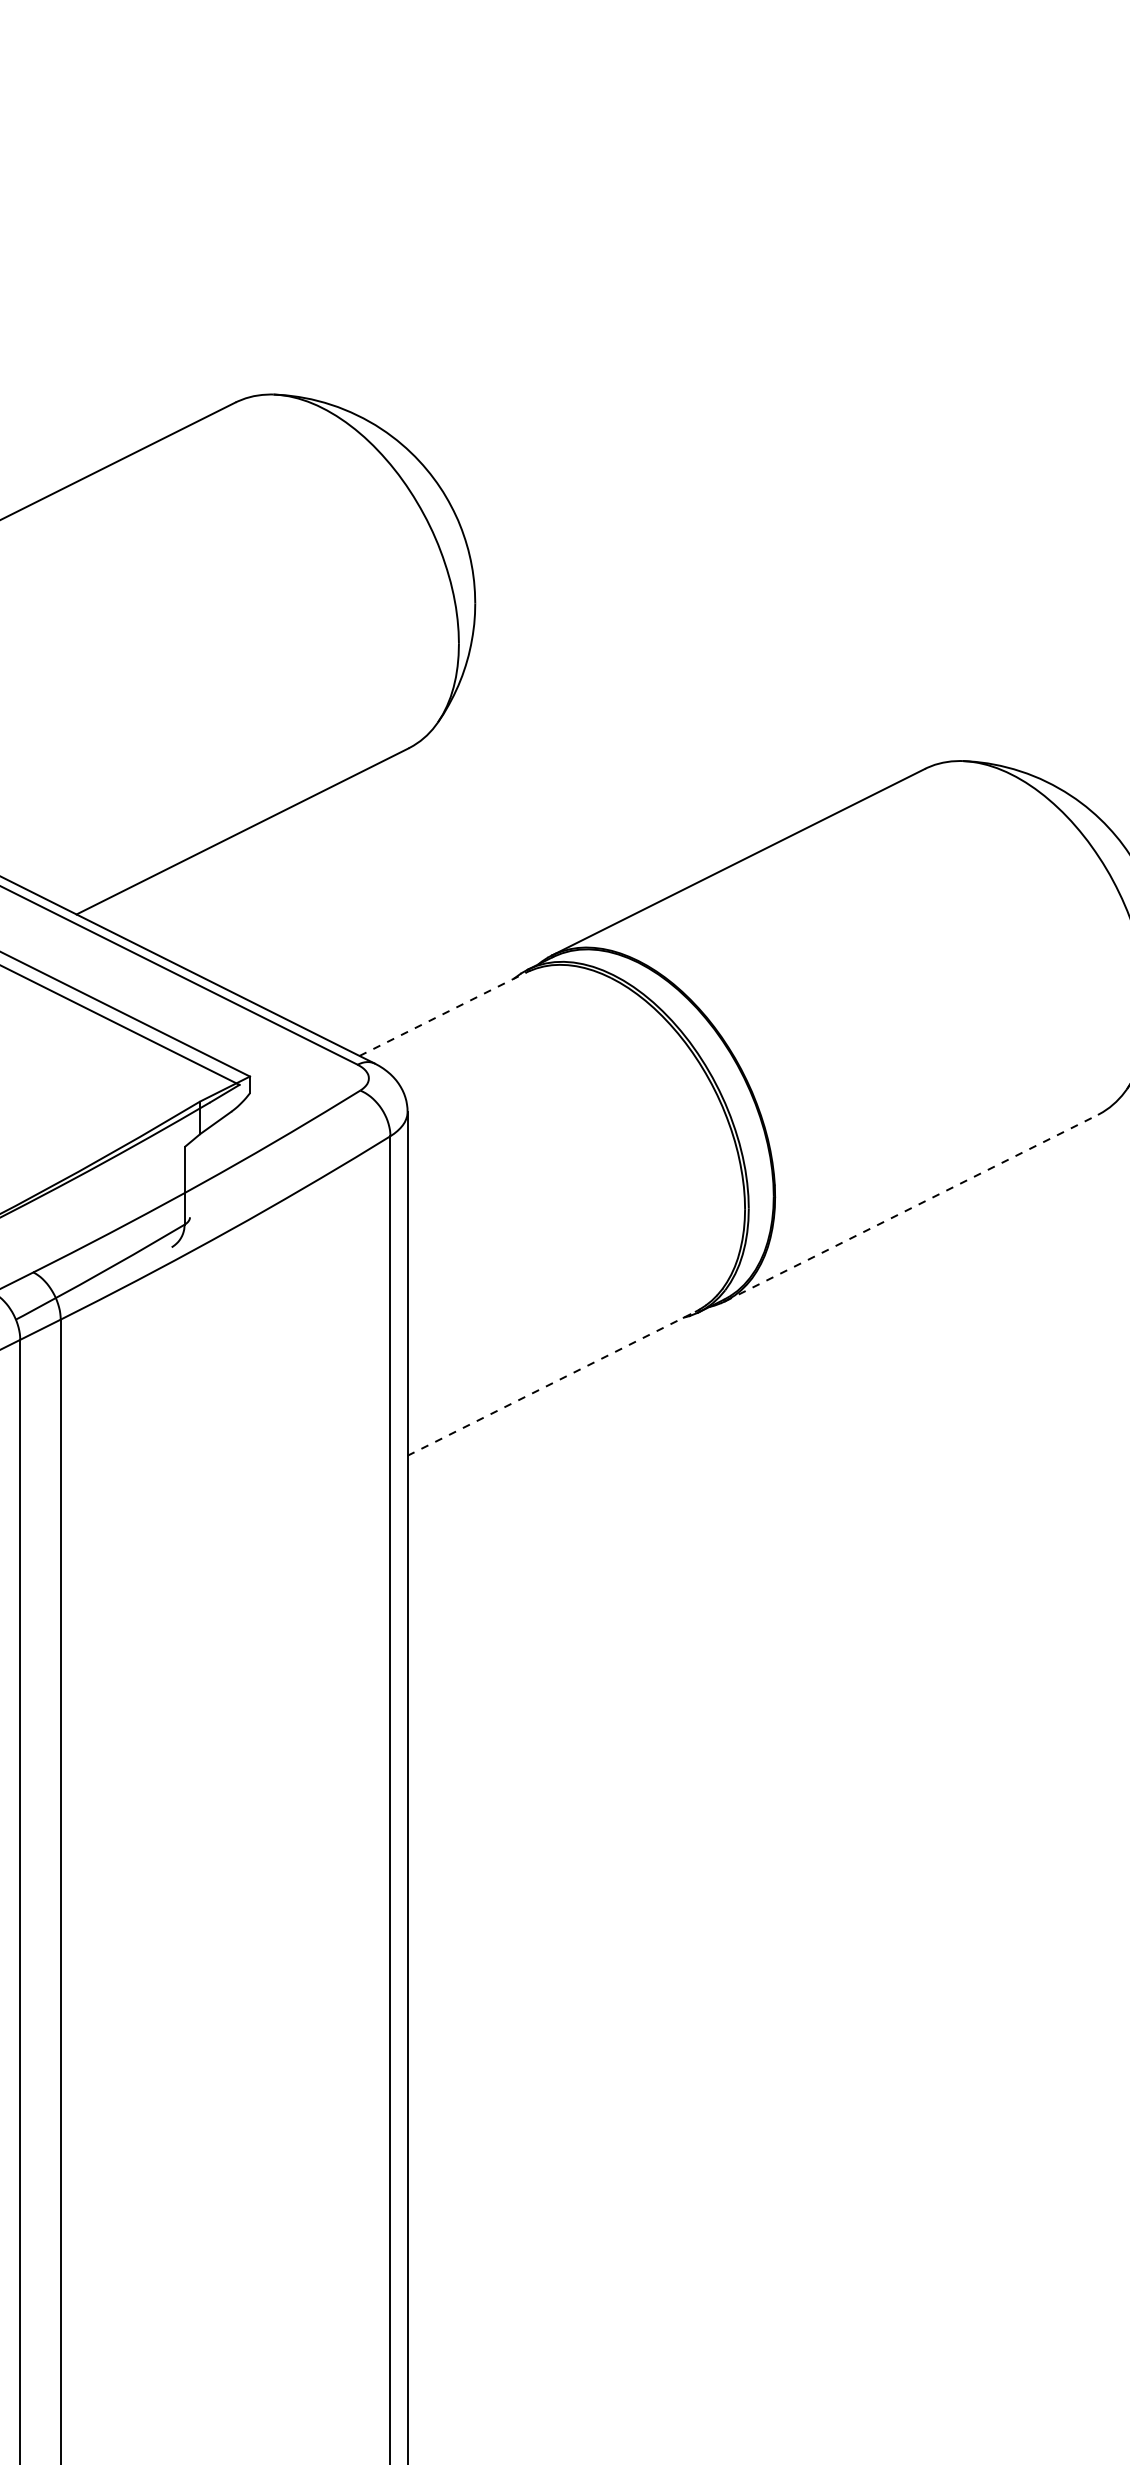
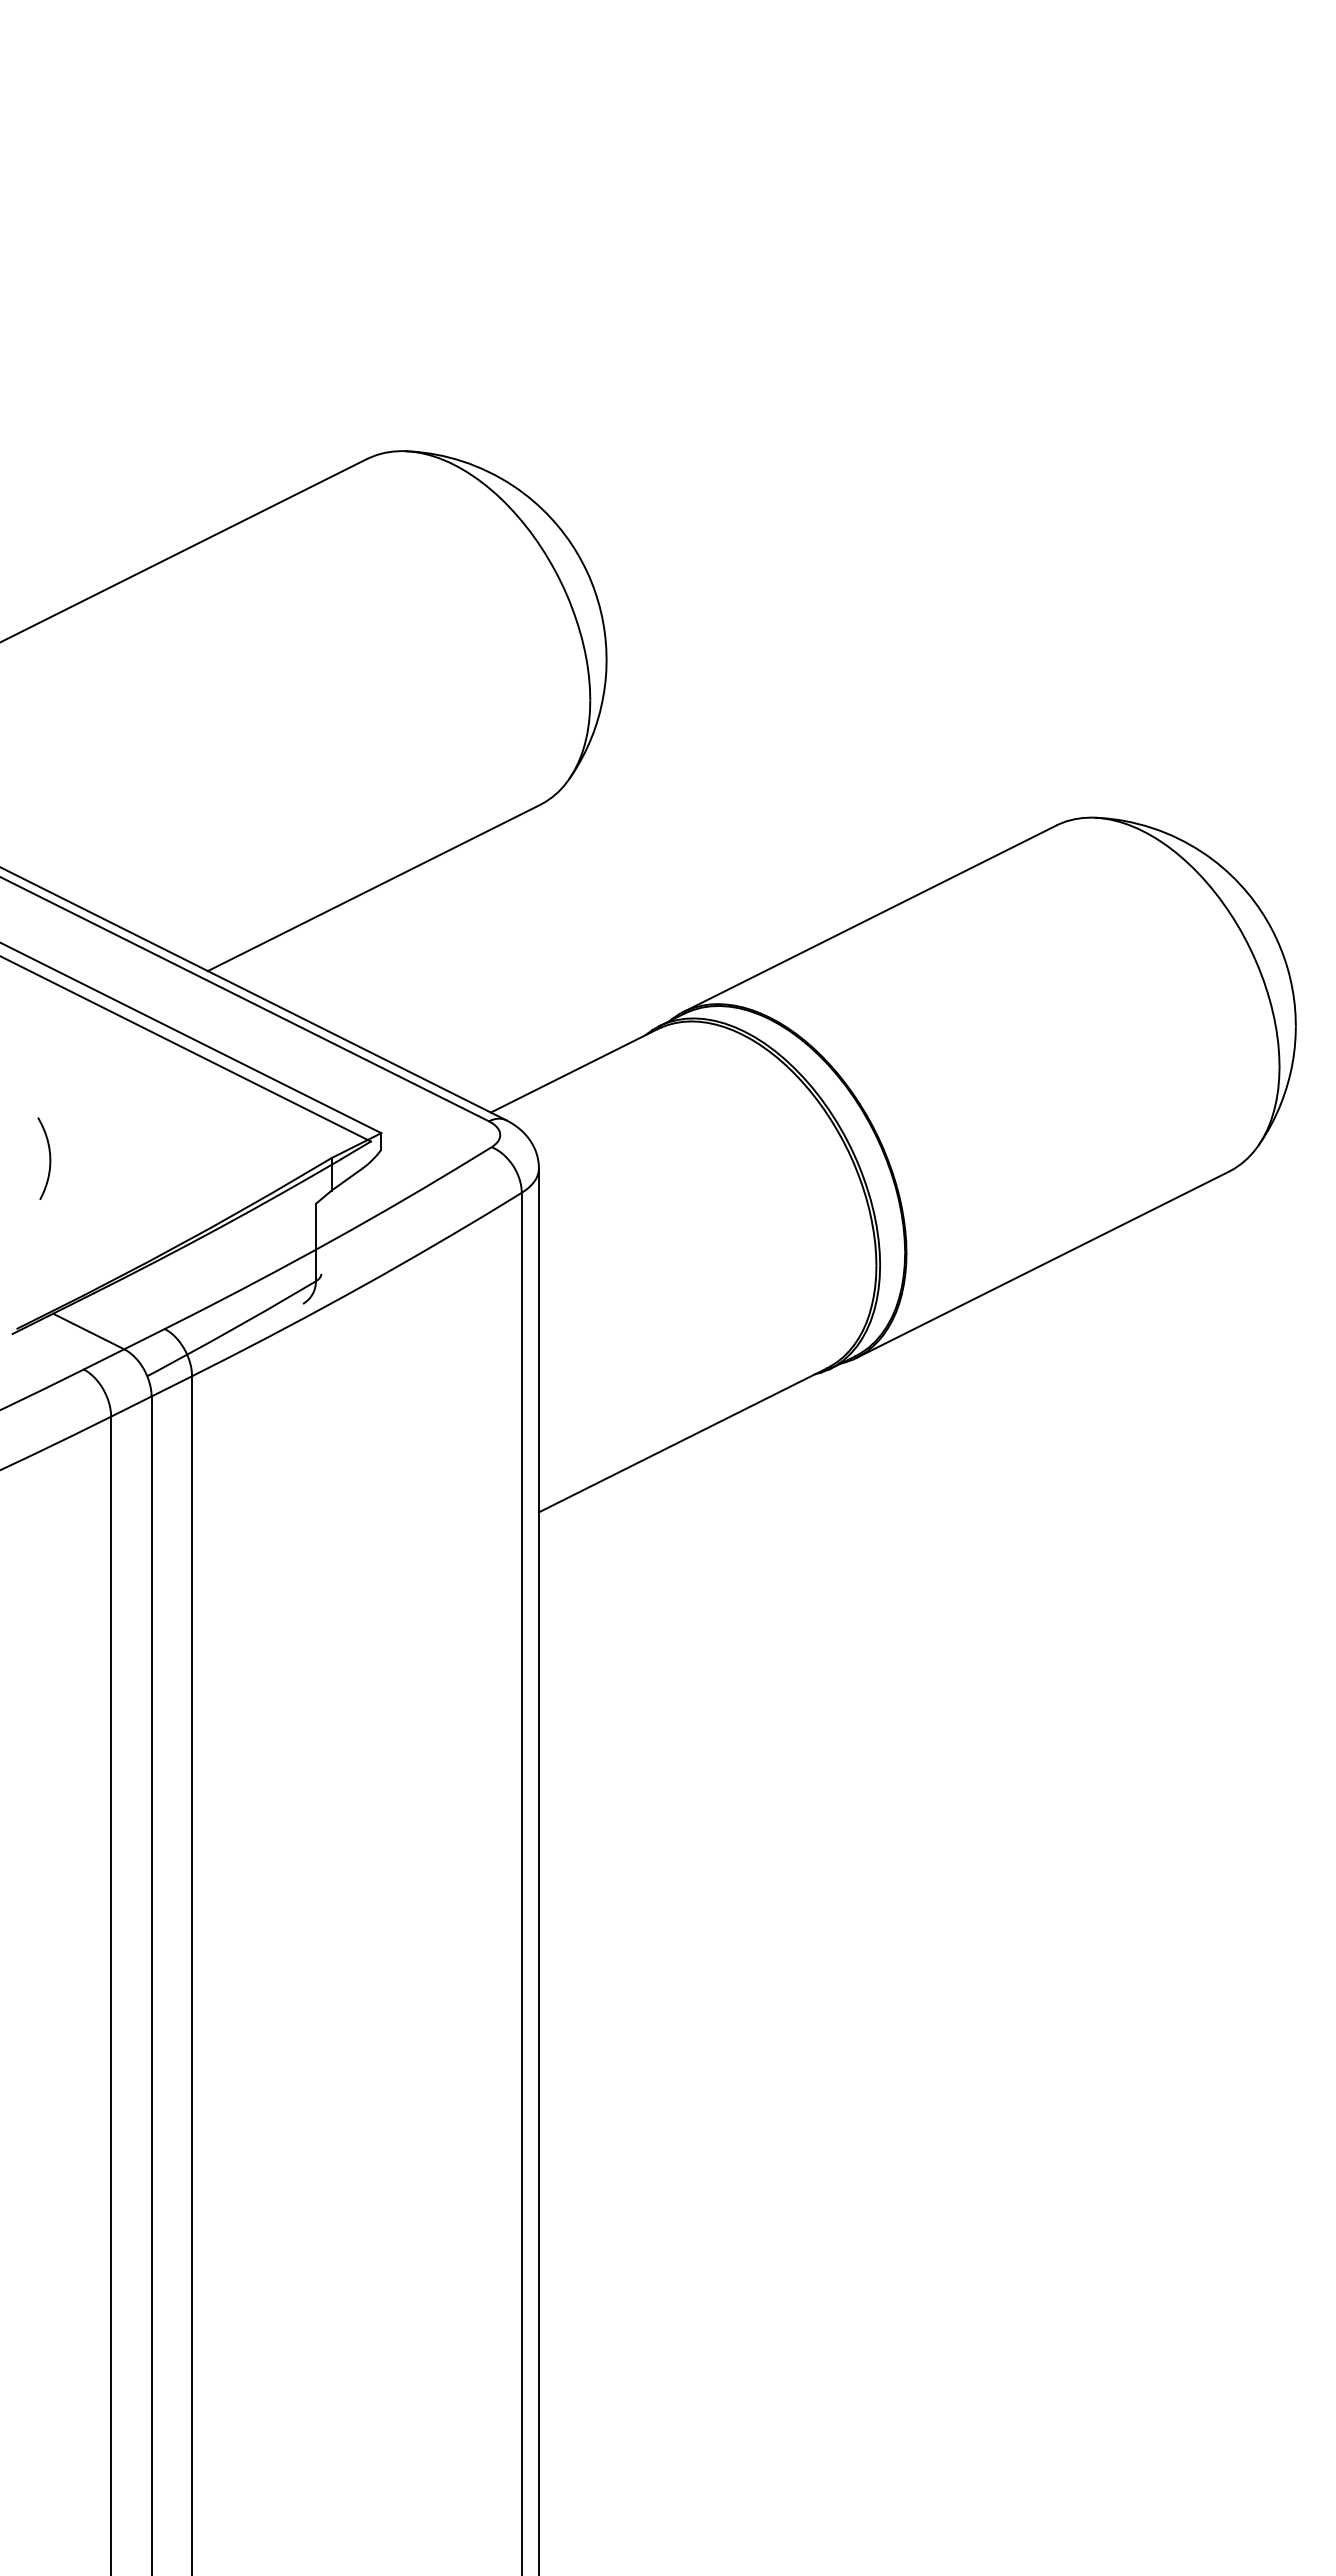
line: (443, 1013) -> (574, 1070), dashed -> solid
line: (911, 1207) -> (1042, 1264), dashed -> solid
line: (552, 1383) -> (683, 1440), dashed -> solid

